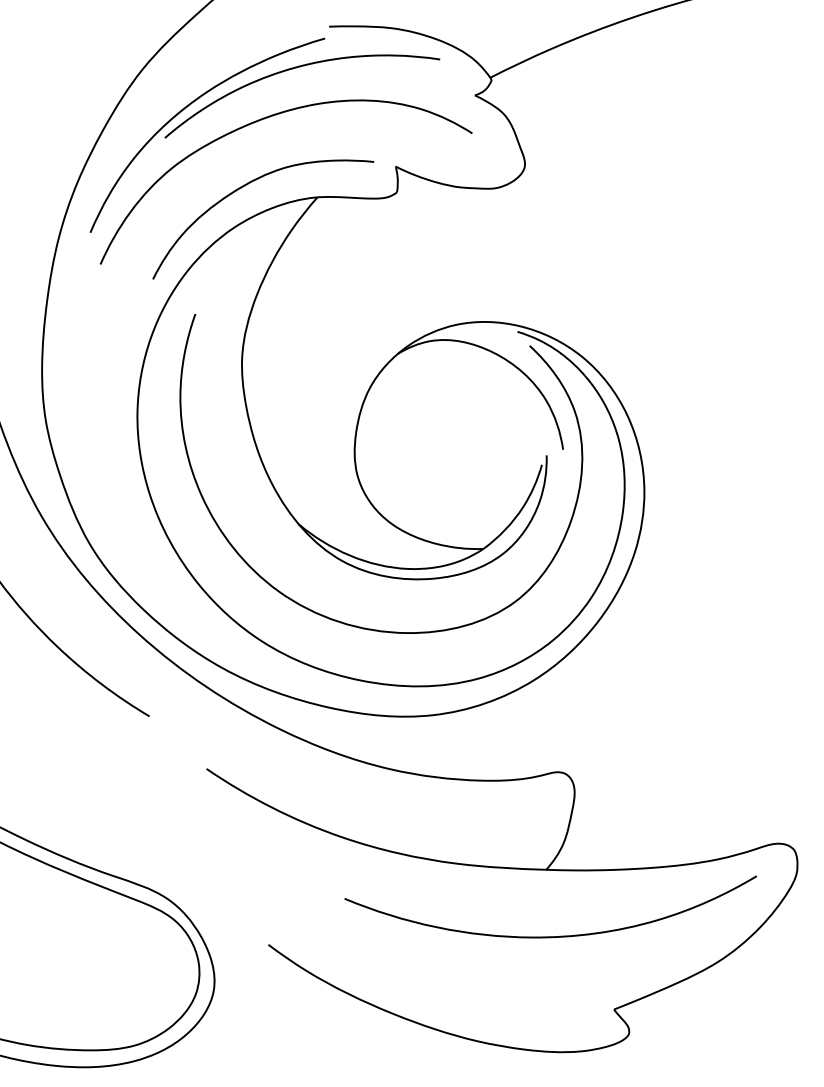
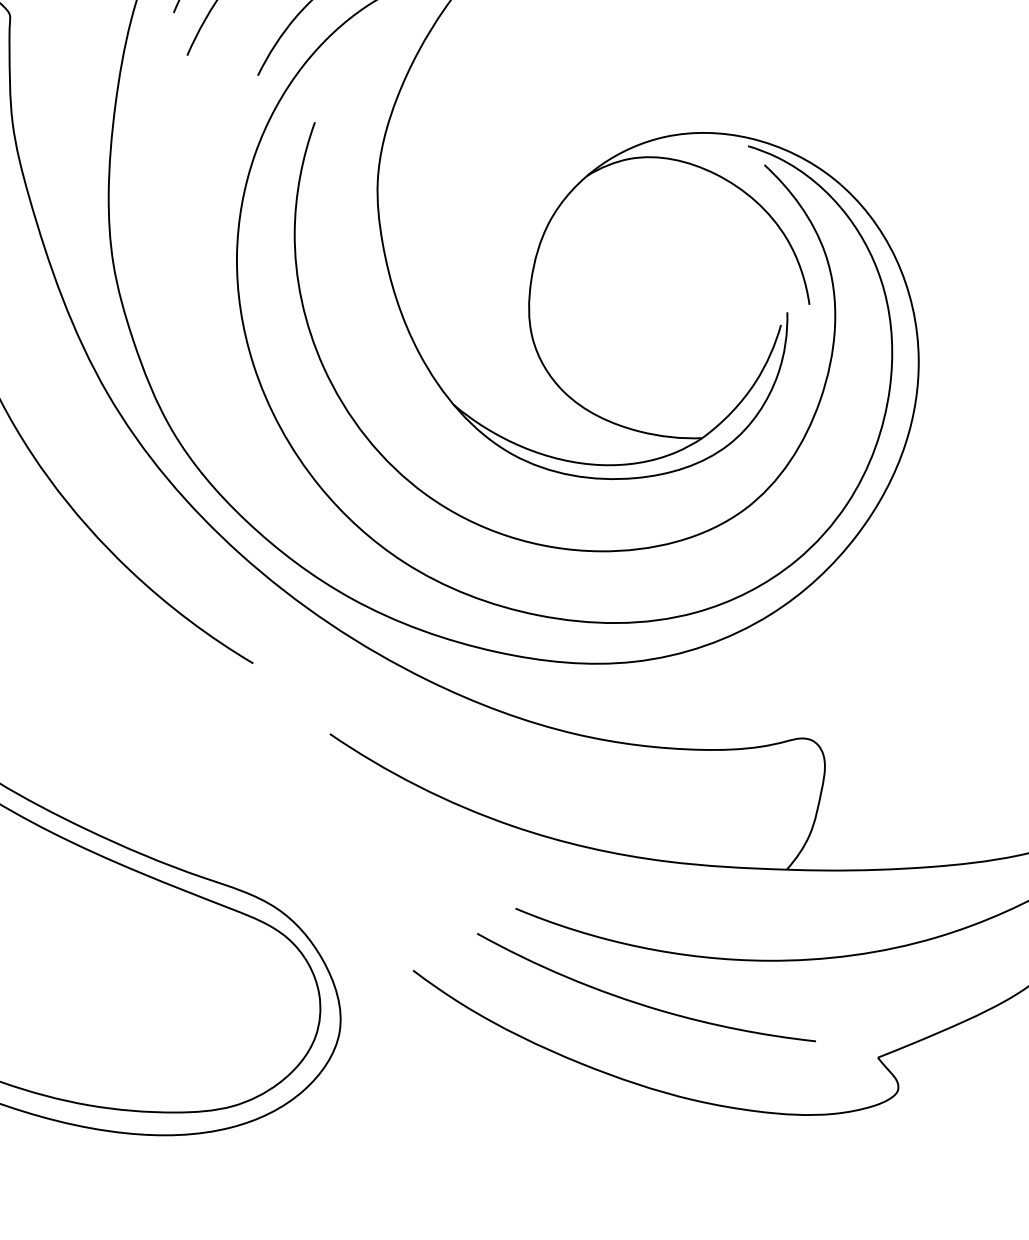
curve: (437, 968) -> (640, 1002), added

